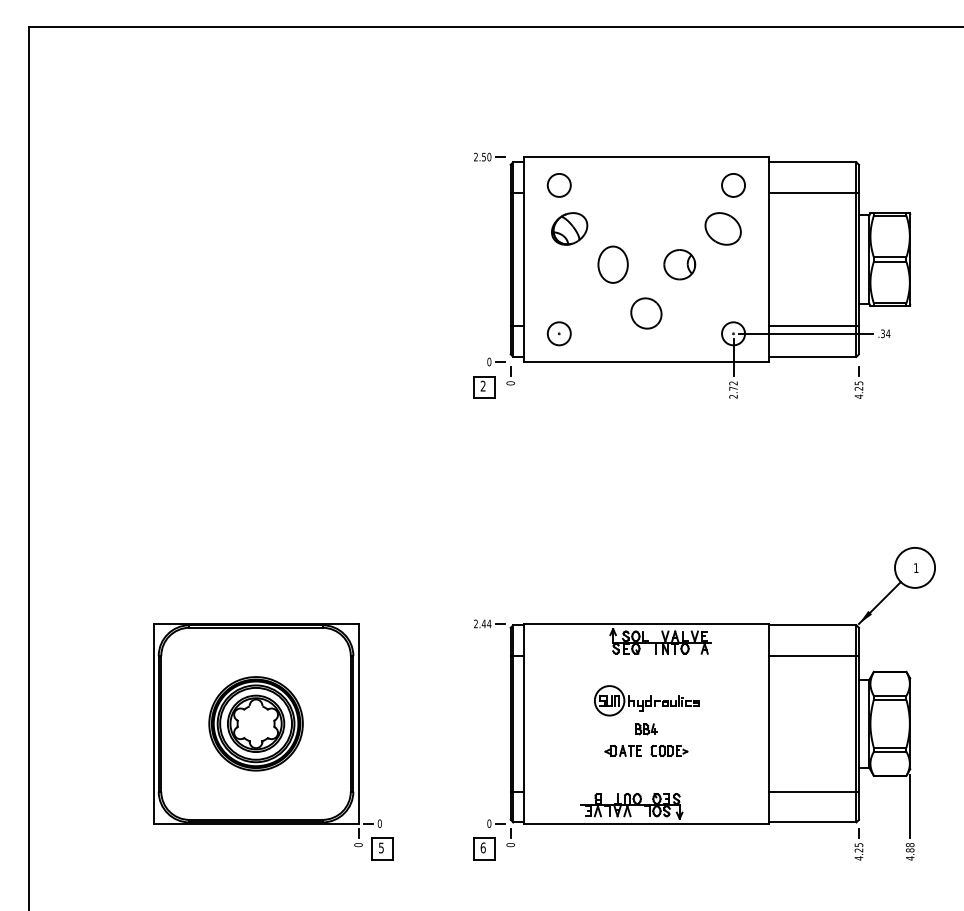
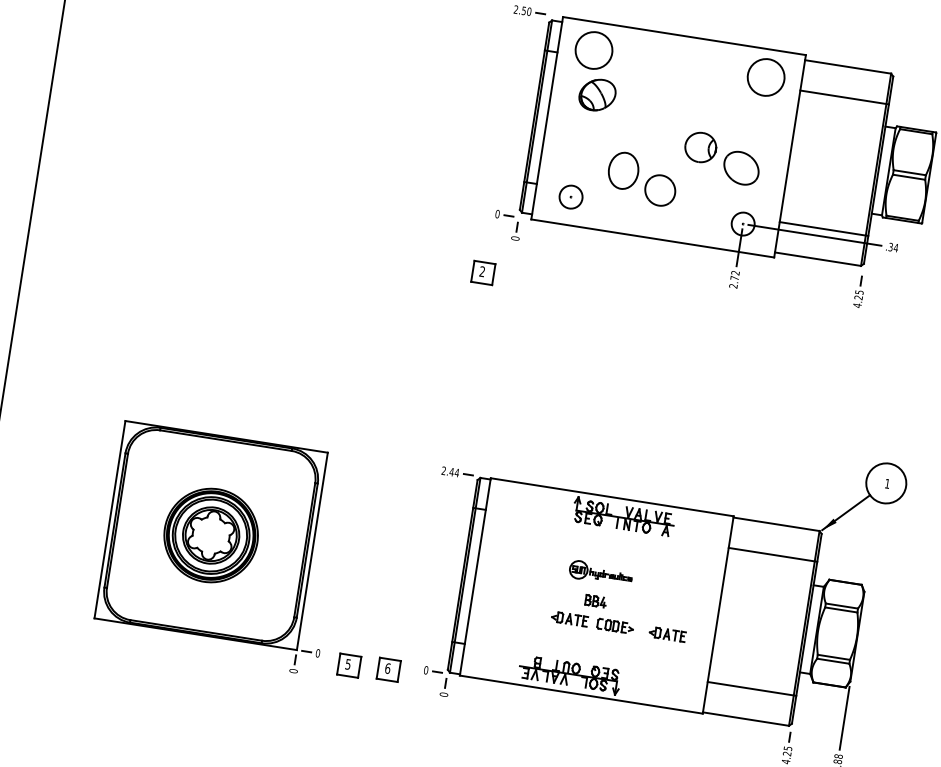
circle: (558, 184) -> (593, 49), size x1.6
circle: (733, 184) -> (766, 76), size x1.6
part: (722, 228) -> (740, 167), moved
part: (612, 264) -> (623, 170), moved
part: (484, 387) -> (483, 273), moved
part: (646, 700) -> (600, 572), size x0.6
part: (721, 750) -> (666, 633), added
part: (382, 848) -> (349, 665), moved
part: (484, 848) -> (389, 669), moved

